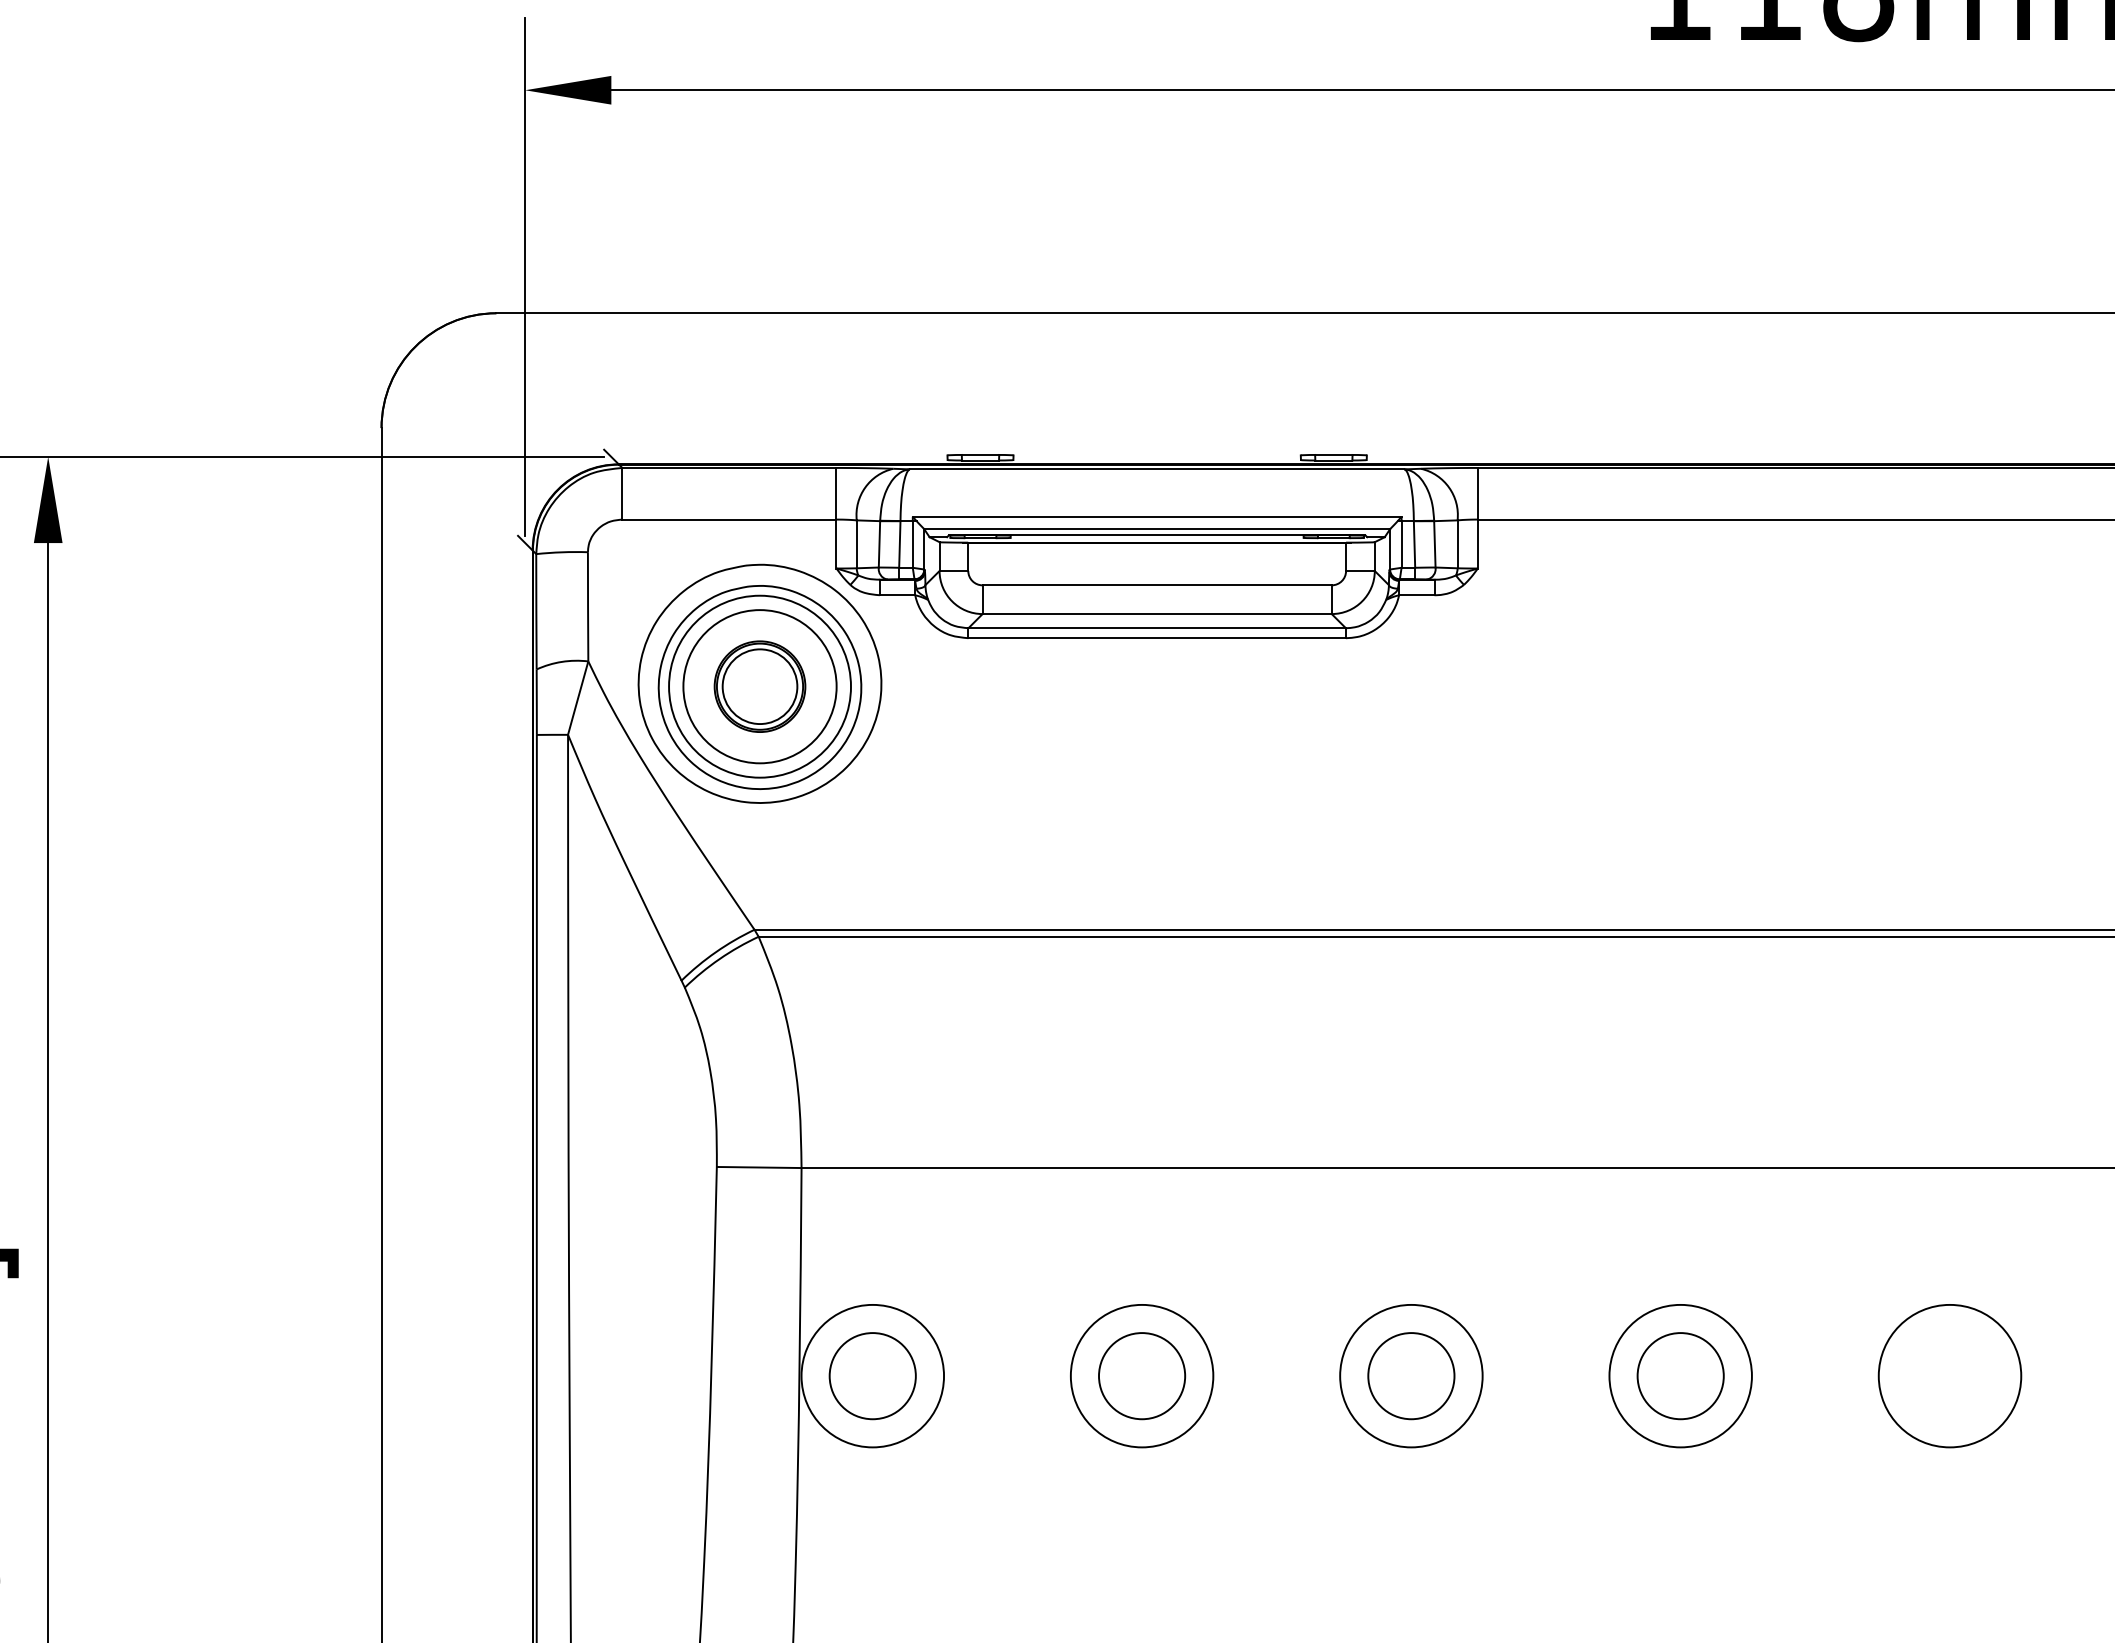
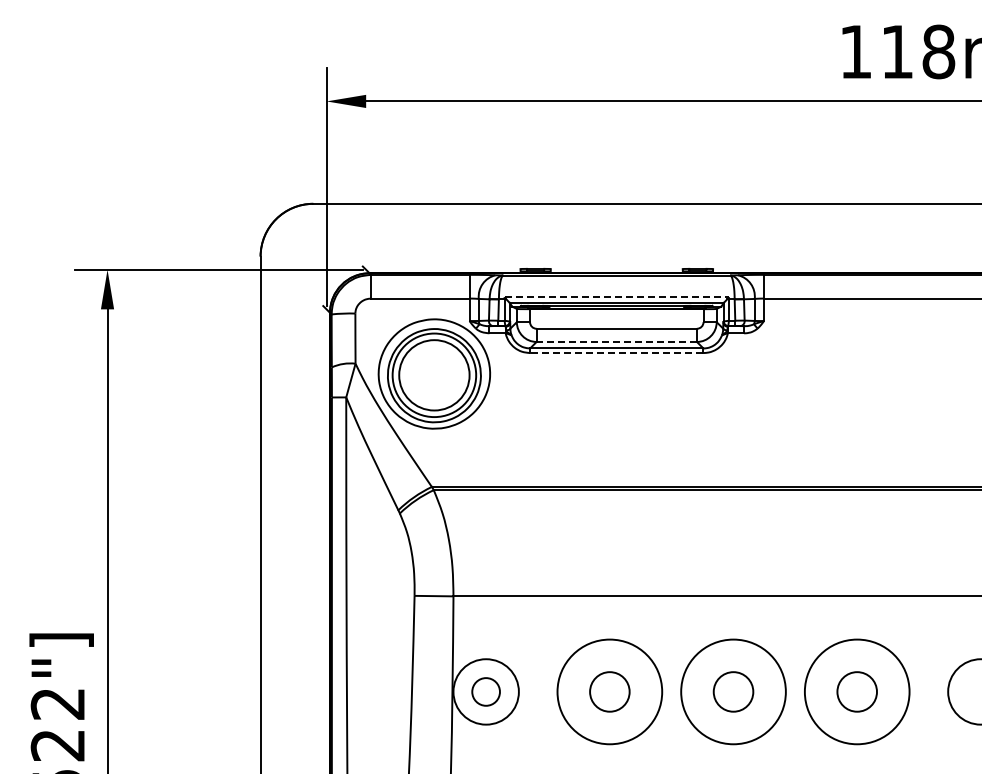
line: (1158, 517) -> (617, 297), solid -> dashed
line: (1156, 613) -> (616, 341), solid -> dashed
line: (1156, 639) -> (616, 353), solid -> dashed
part: (760, 684) -> (434, 374), removed
circle: (871, 1375) -> (485, 691), size x0.7
circle: (1141, 1375) -> (609, 691), size x1.6
circle: (1411, 1375) -> (733, 691), size x1.6
circle: (1679, 1375) -> (856, 691), size x1.6

